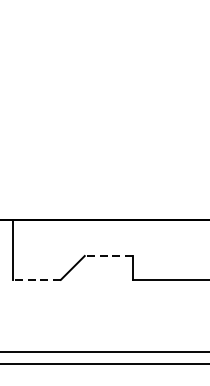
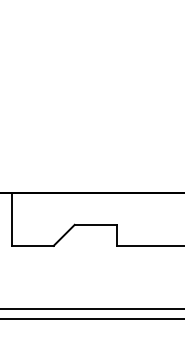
line: (108, 255) -> (95, 224), dashed -> solid
line: (36, 279) -> (32, 245), dashed -> solid

